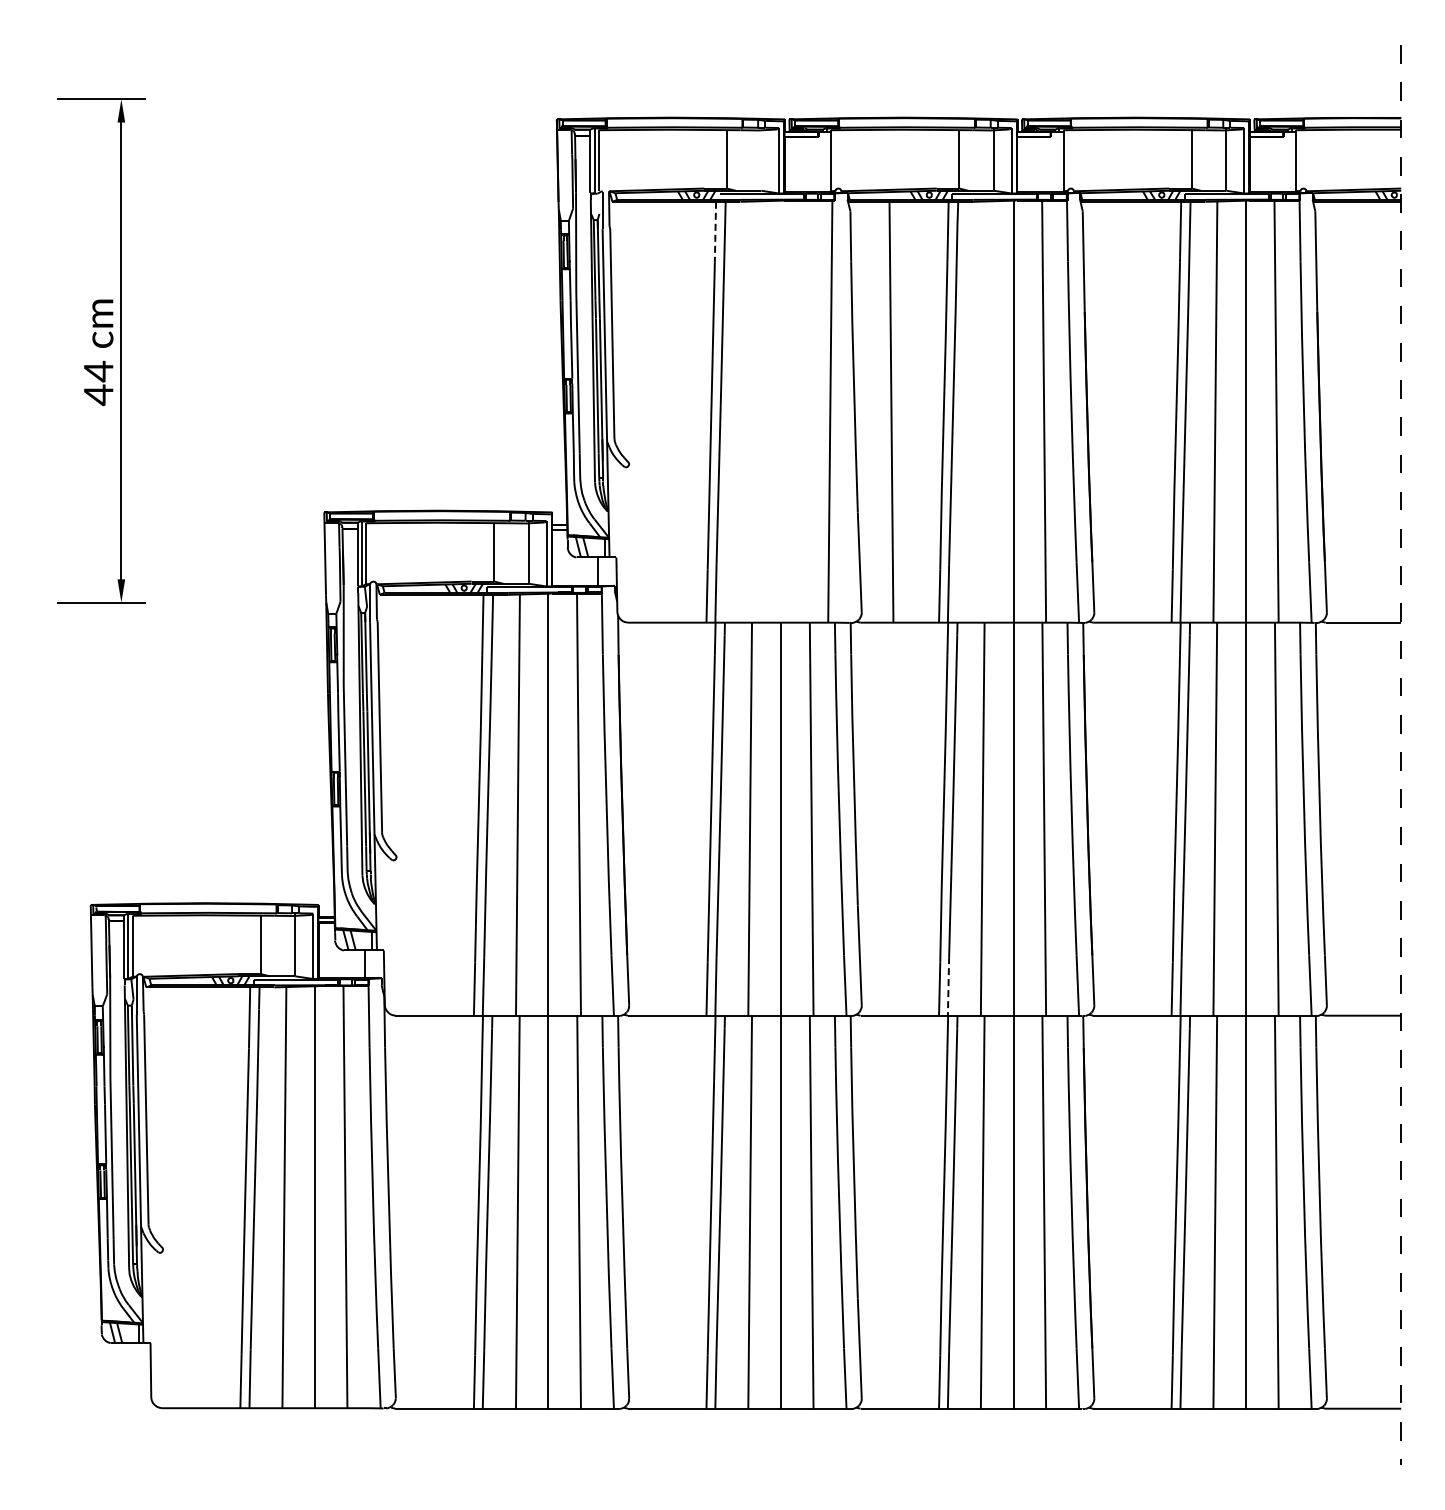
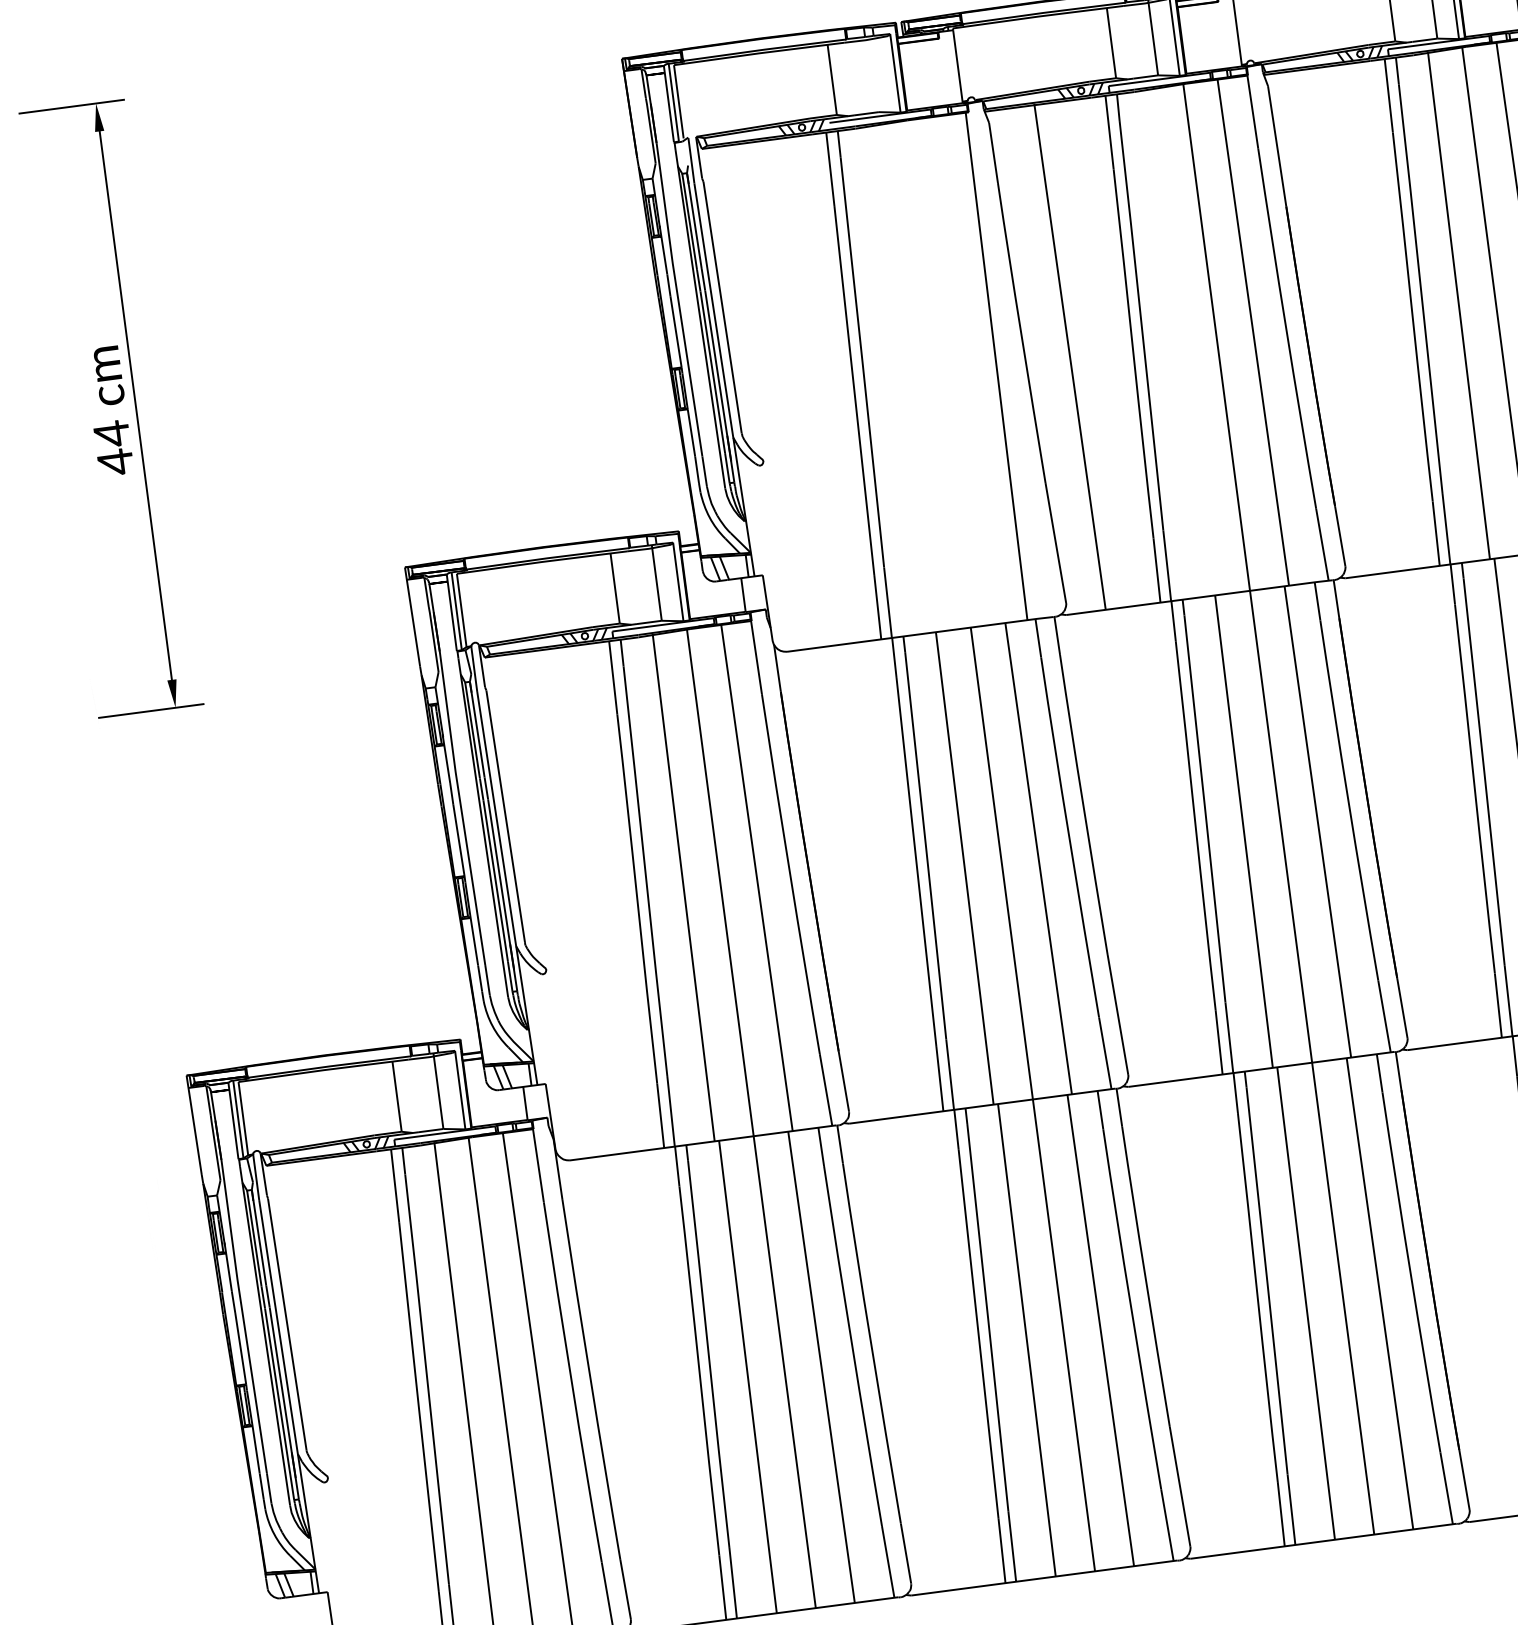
line: (715, 232) -> (830, 169), dashed -> solid
line: (948, 986) -> (1229, 1037), dashed -> solid

